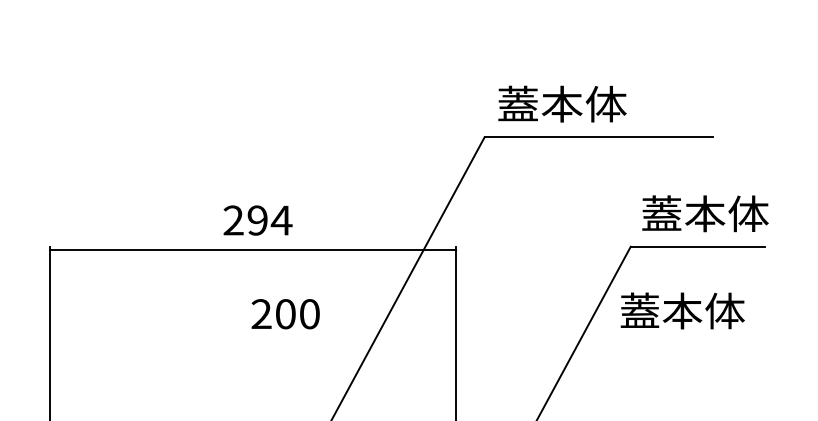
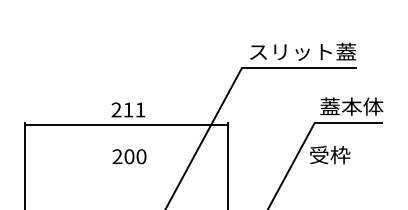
text: (606, 103) -> (302, 51), 蓋本体 -> スリット蓋
text: (269, 219) -> (134, 109), 294 -> 211
text: (682, 311) -> (340, 155), 蓋本体 -> 受枠
text: (285, 313) -> (129, 156), moved

